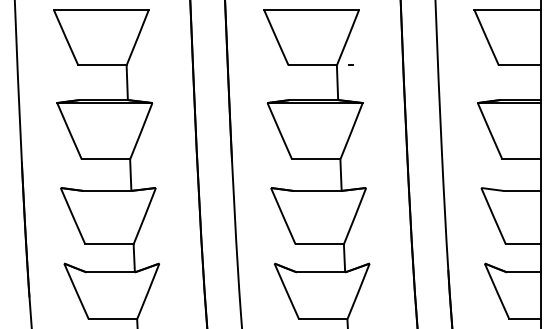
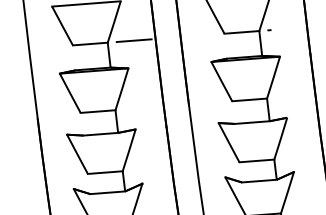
line: (163, 65) -> (134, 40), added

